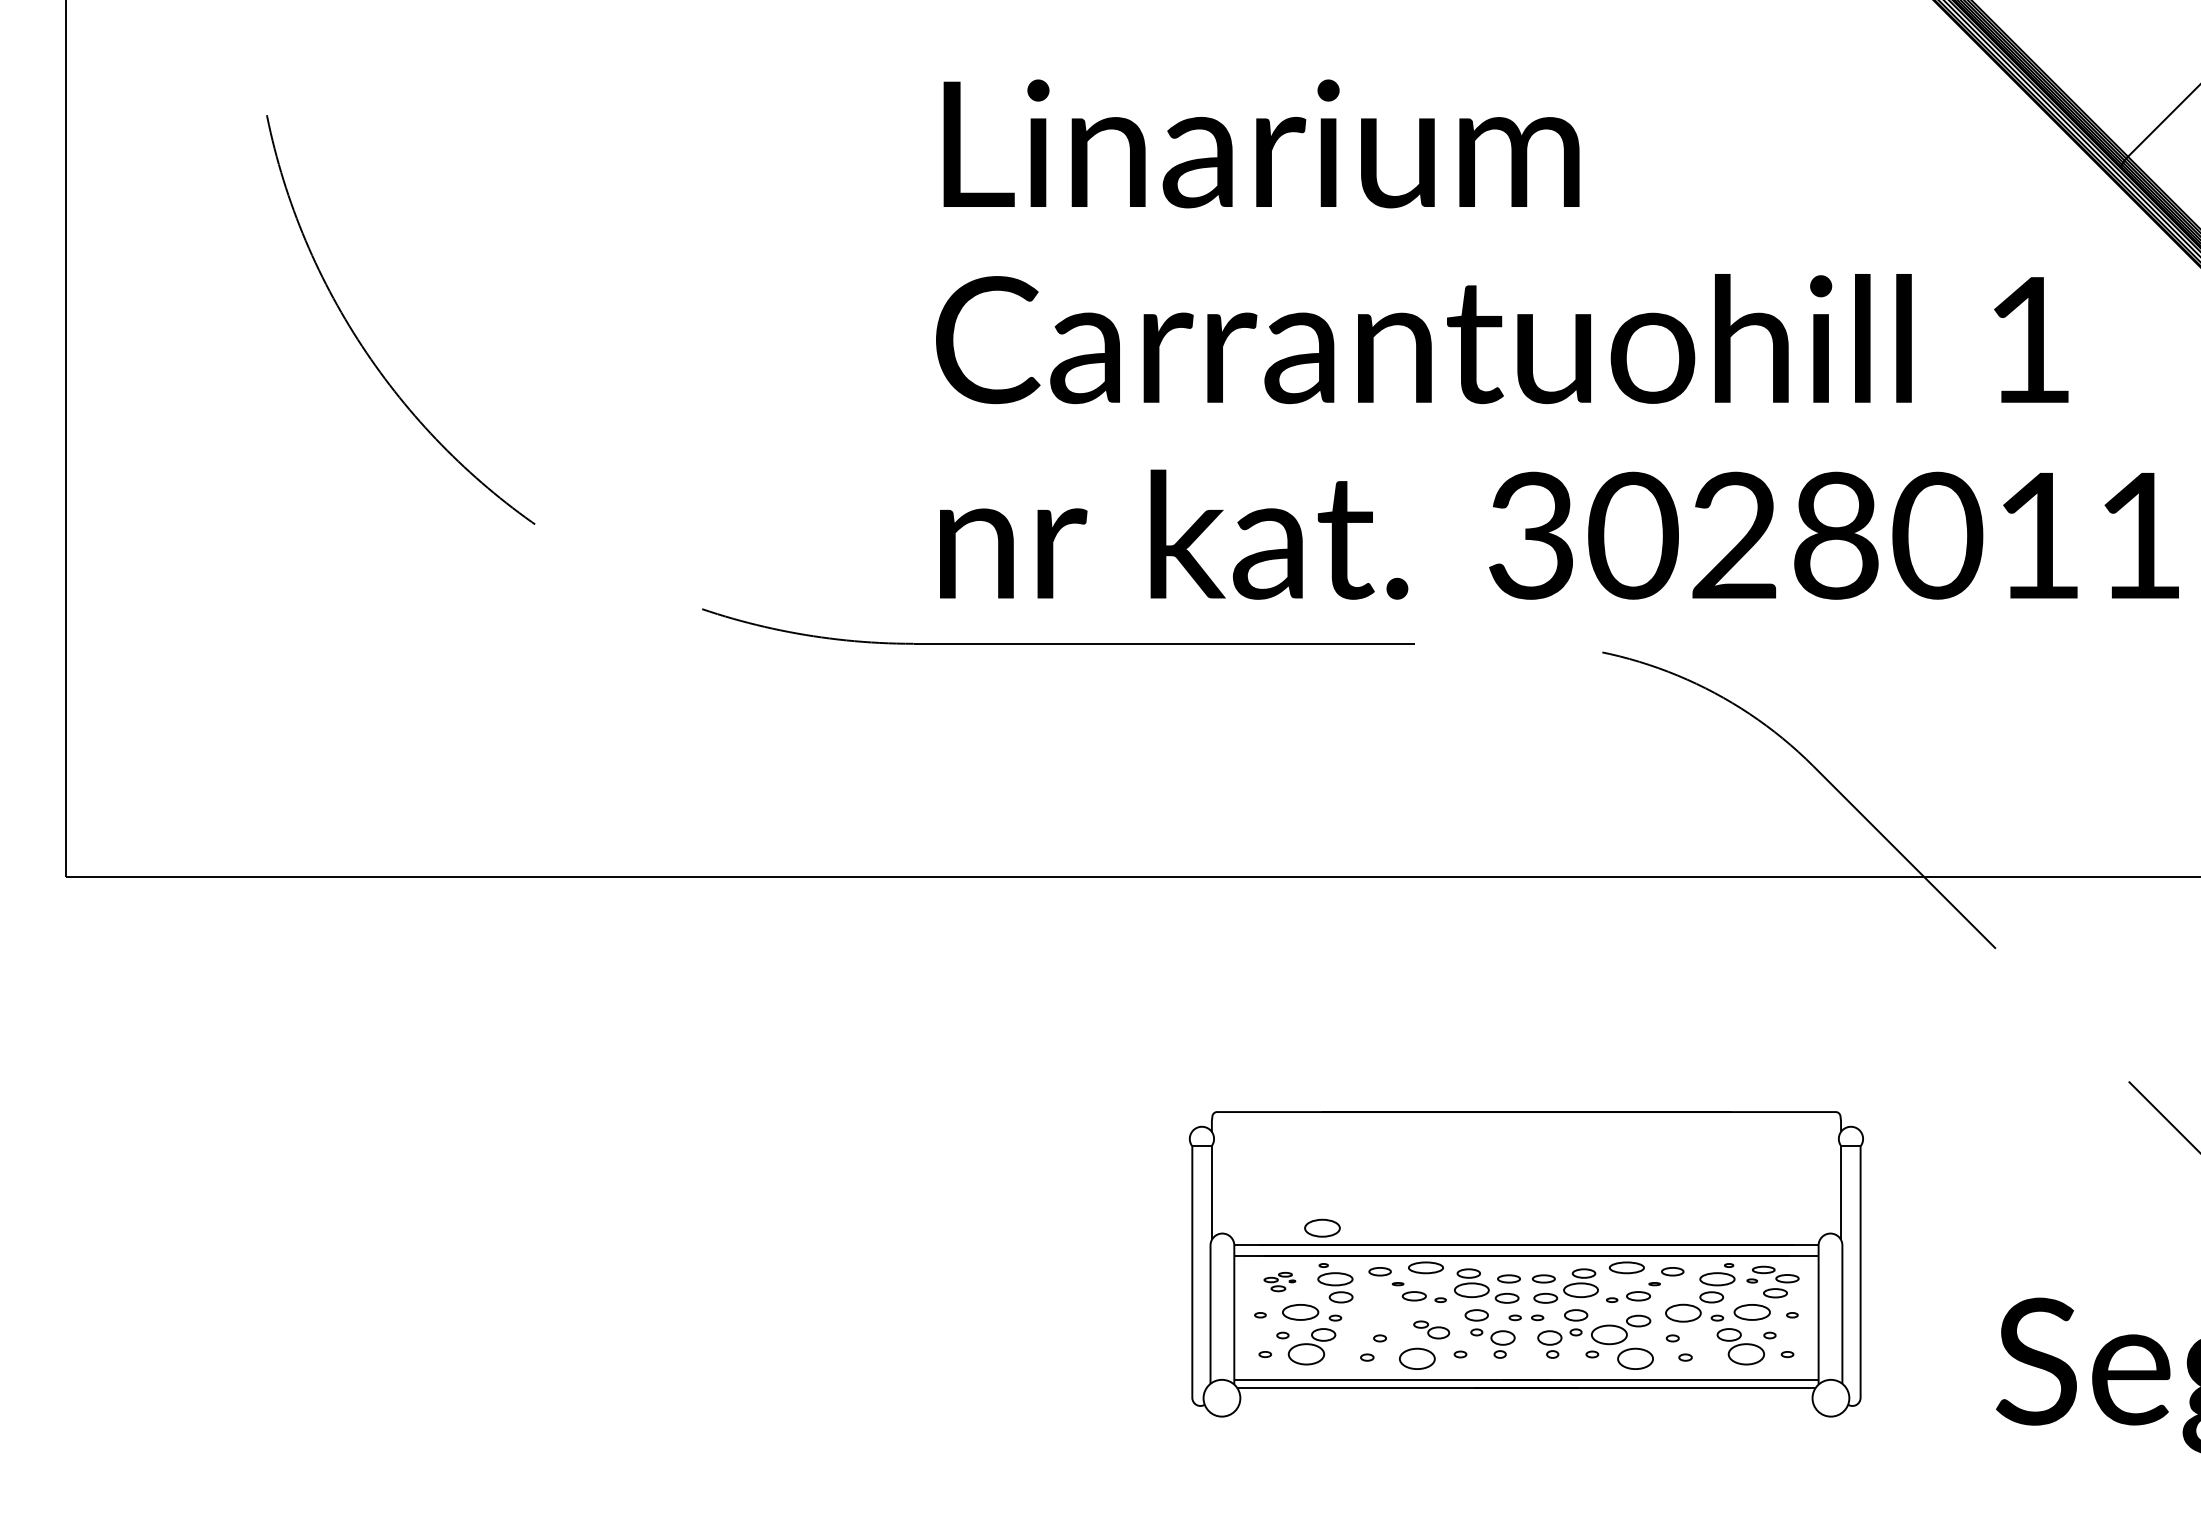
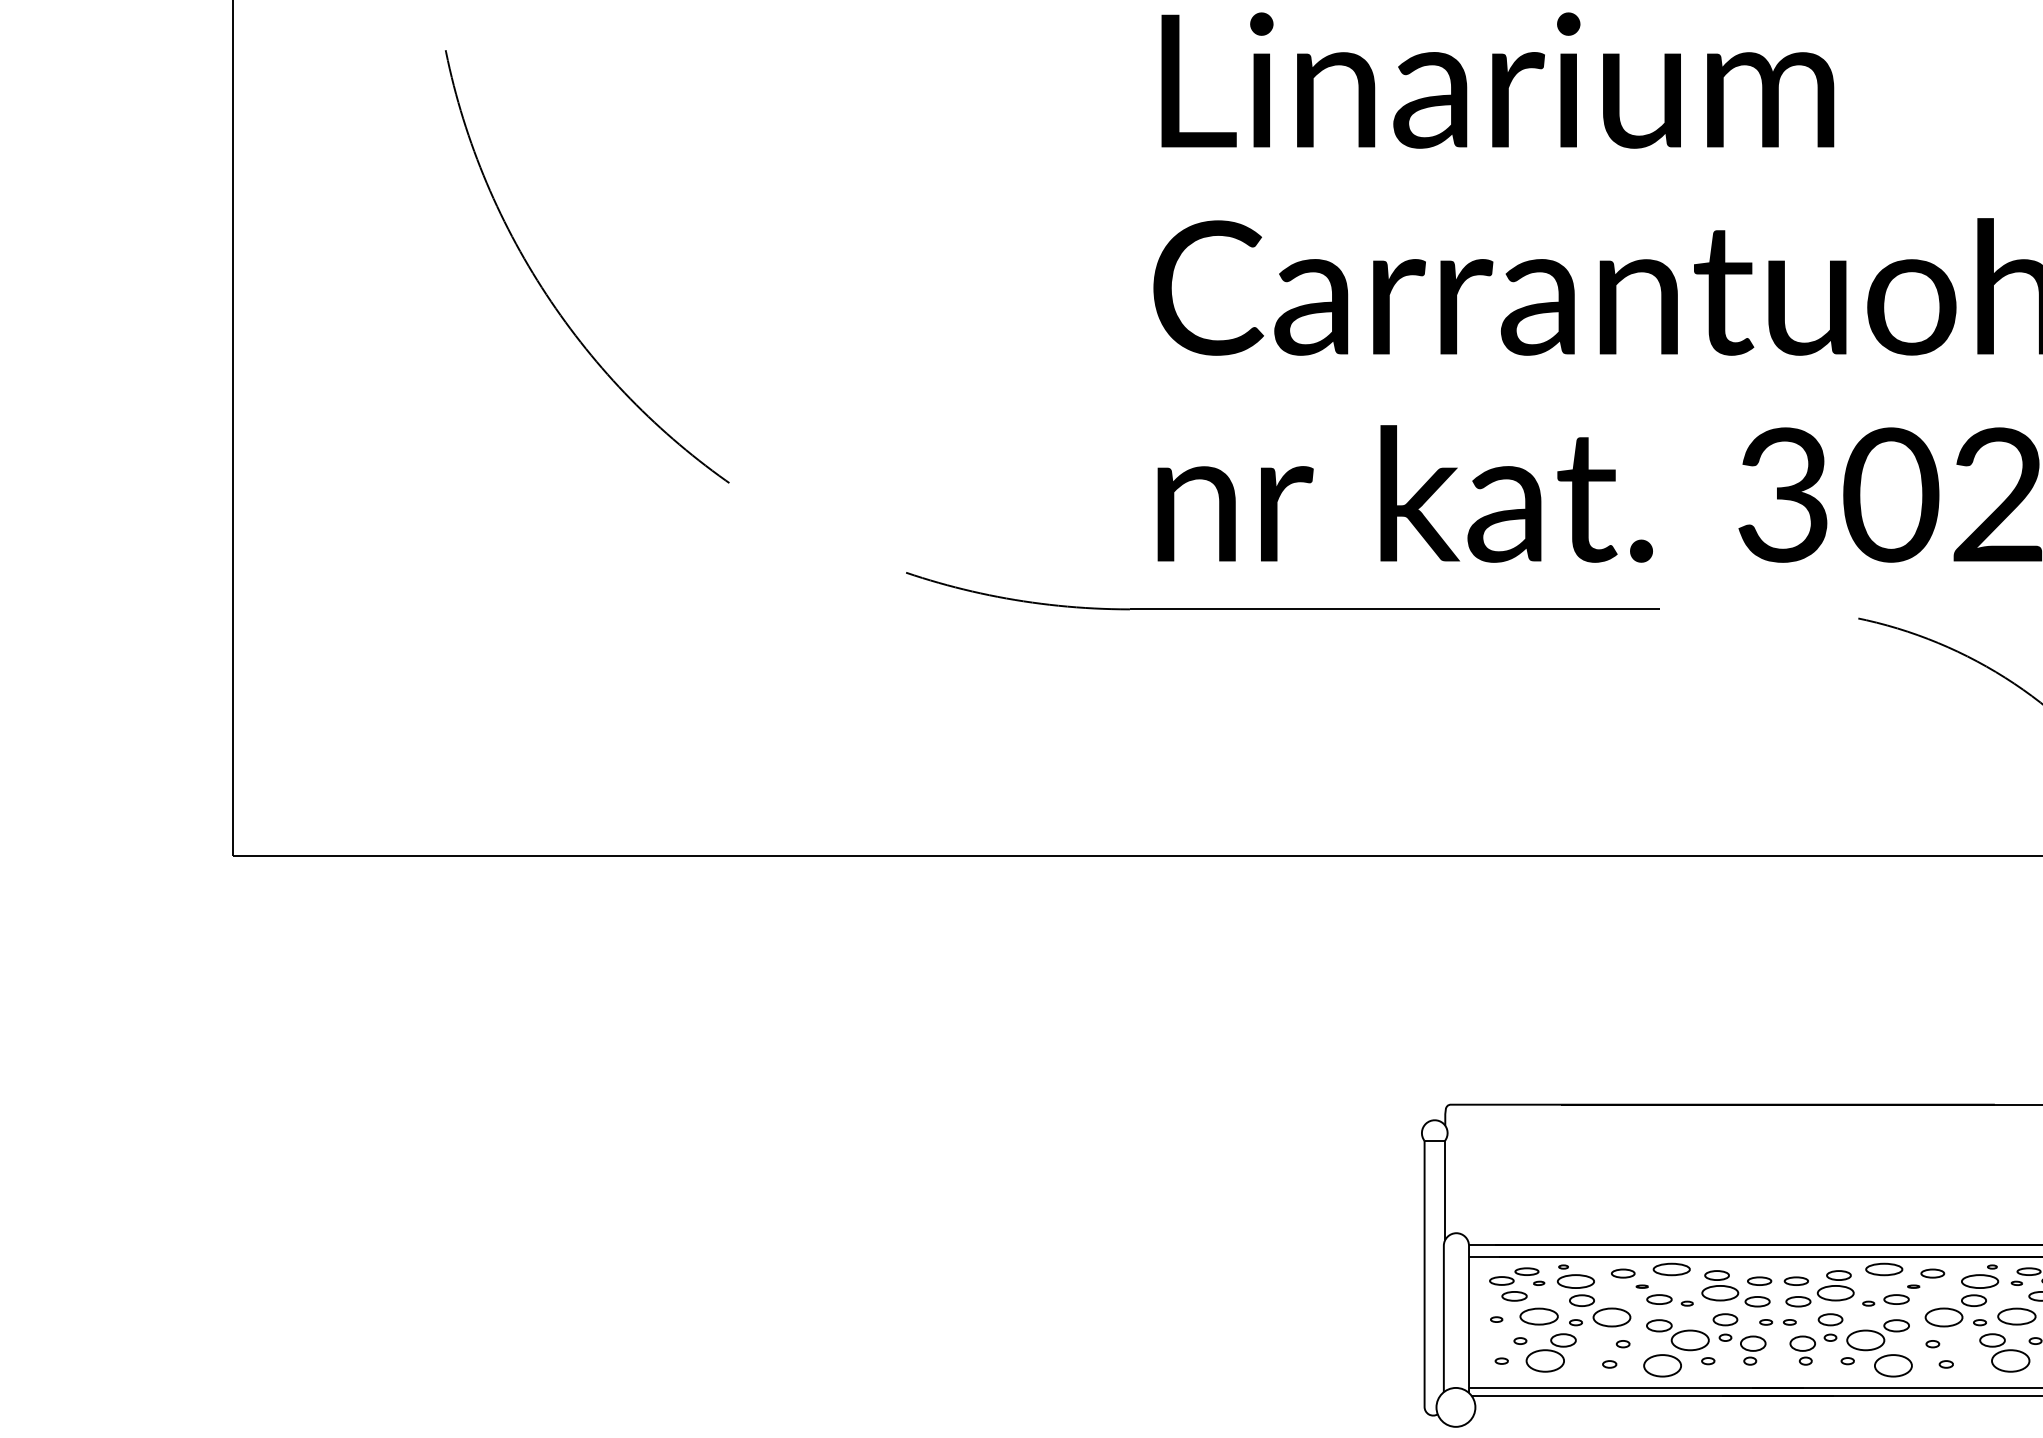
part: (1322, 1227) -> (1612, 1316), moved
part: (1279, 1281) -> (1516, 1283), size x1.67
part: (1431, 1329) -> (1677, 1334), size x1.67

